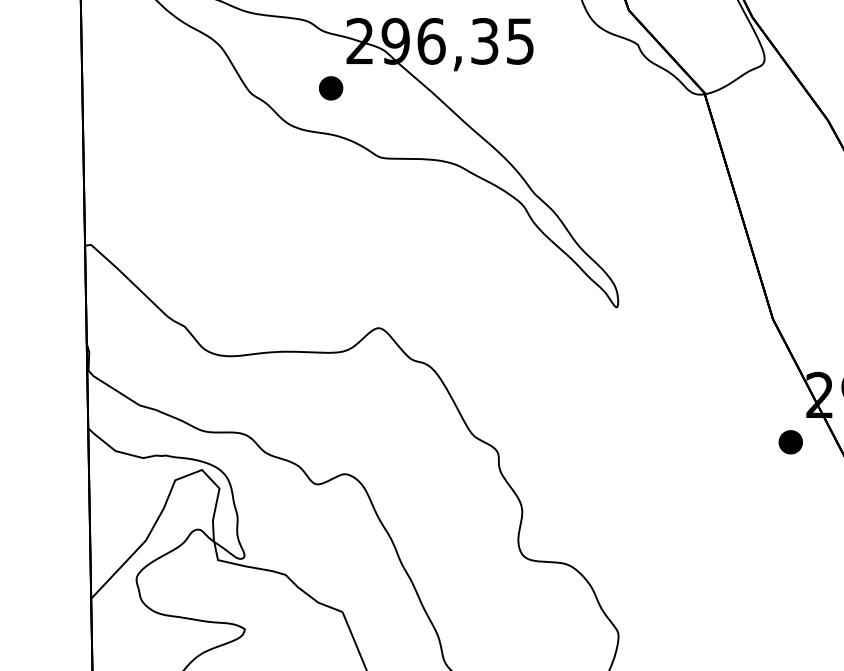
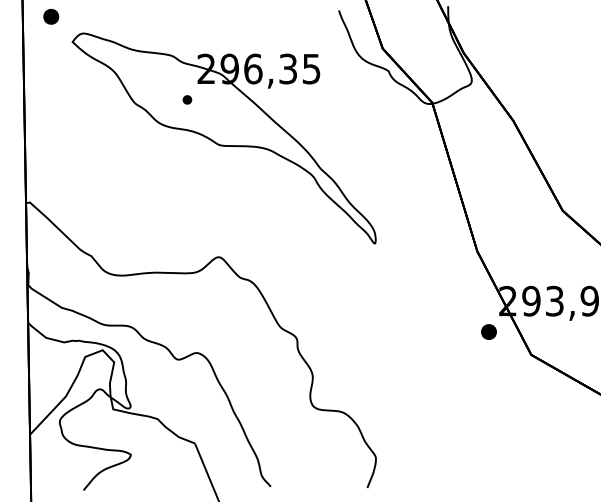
part: (331, 87) -> (187, 99), size x0.6

